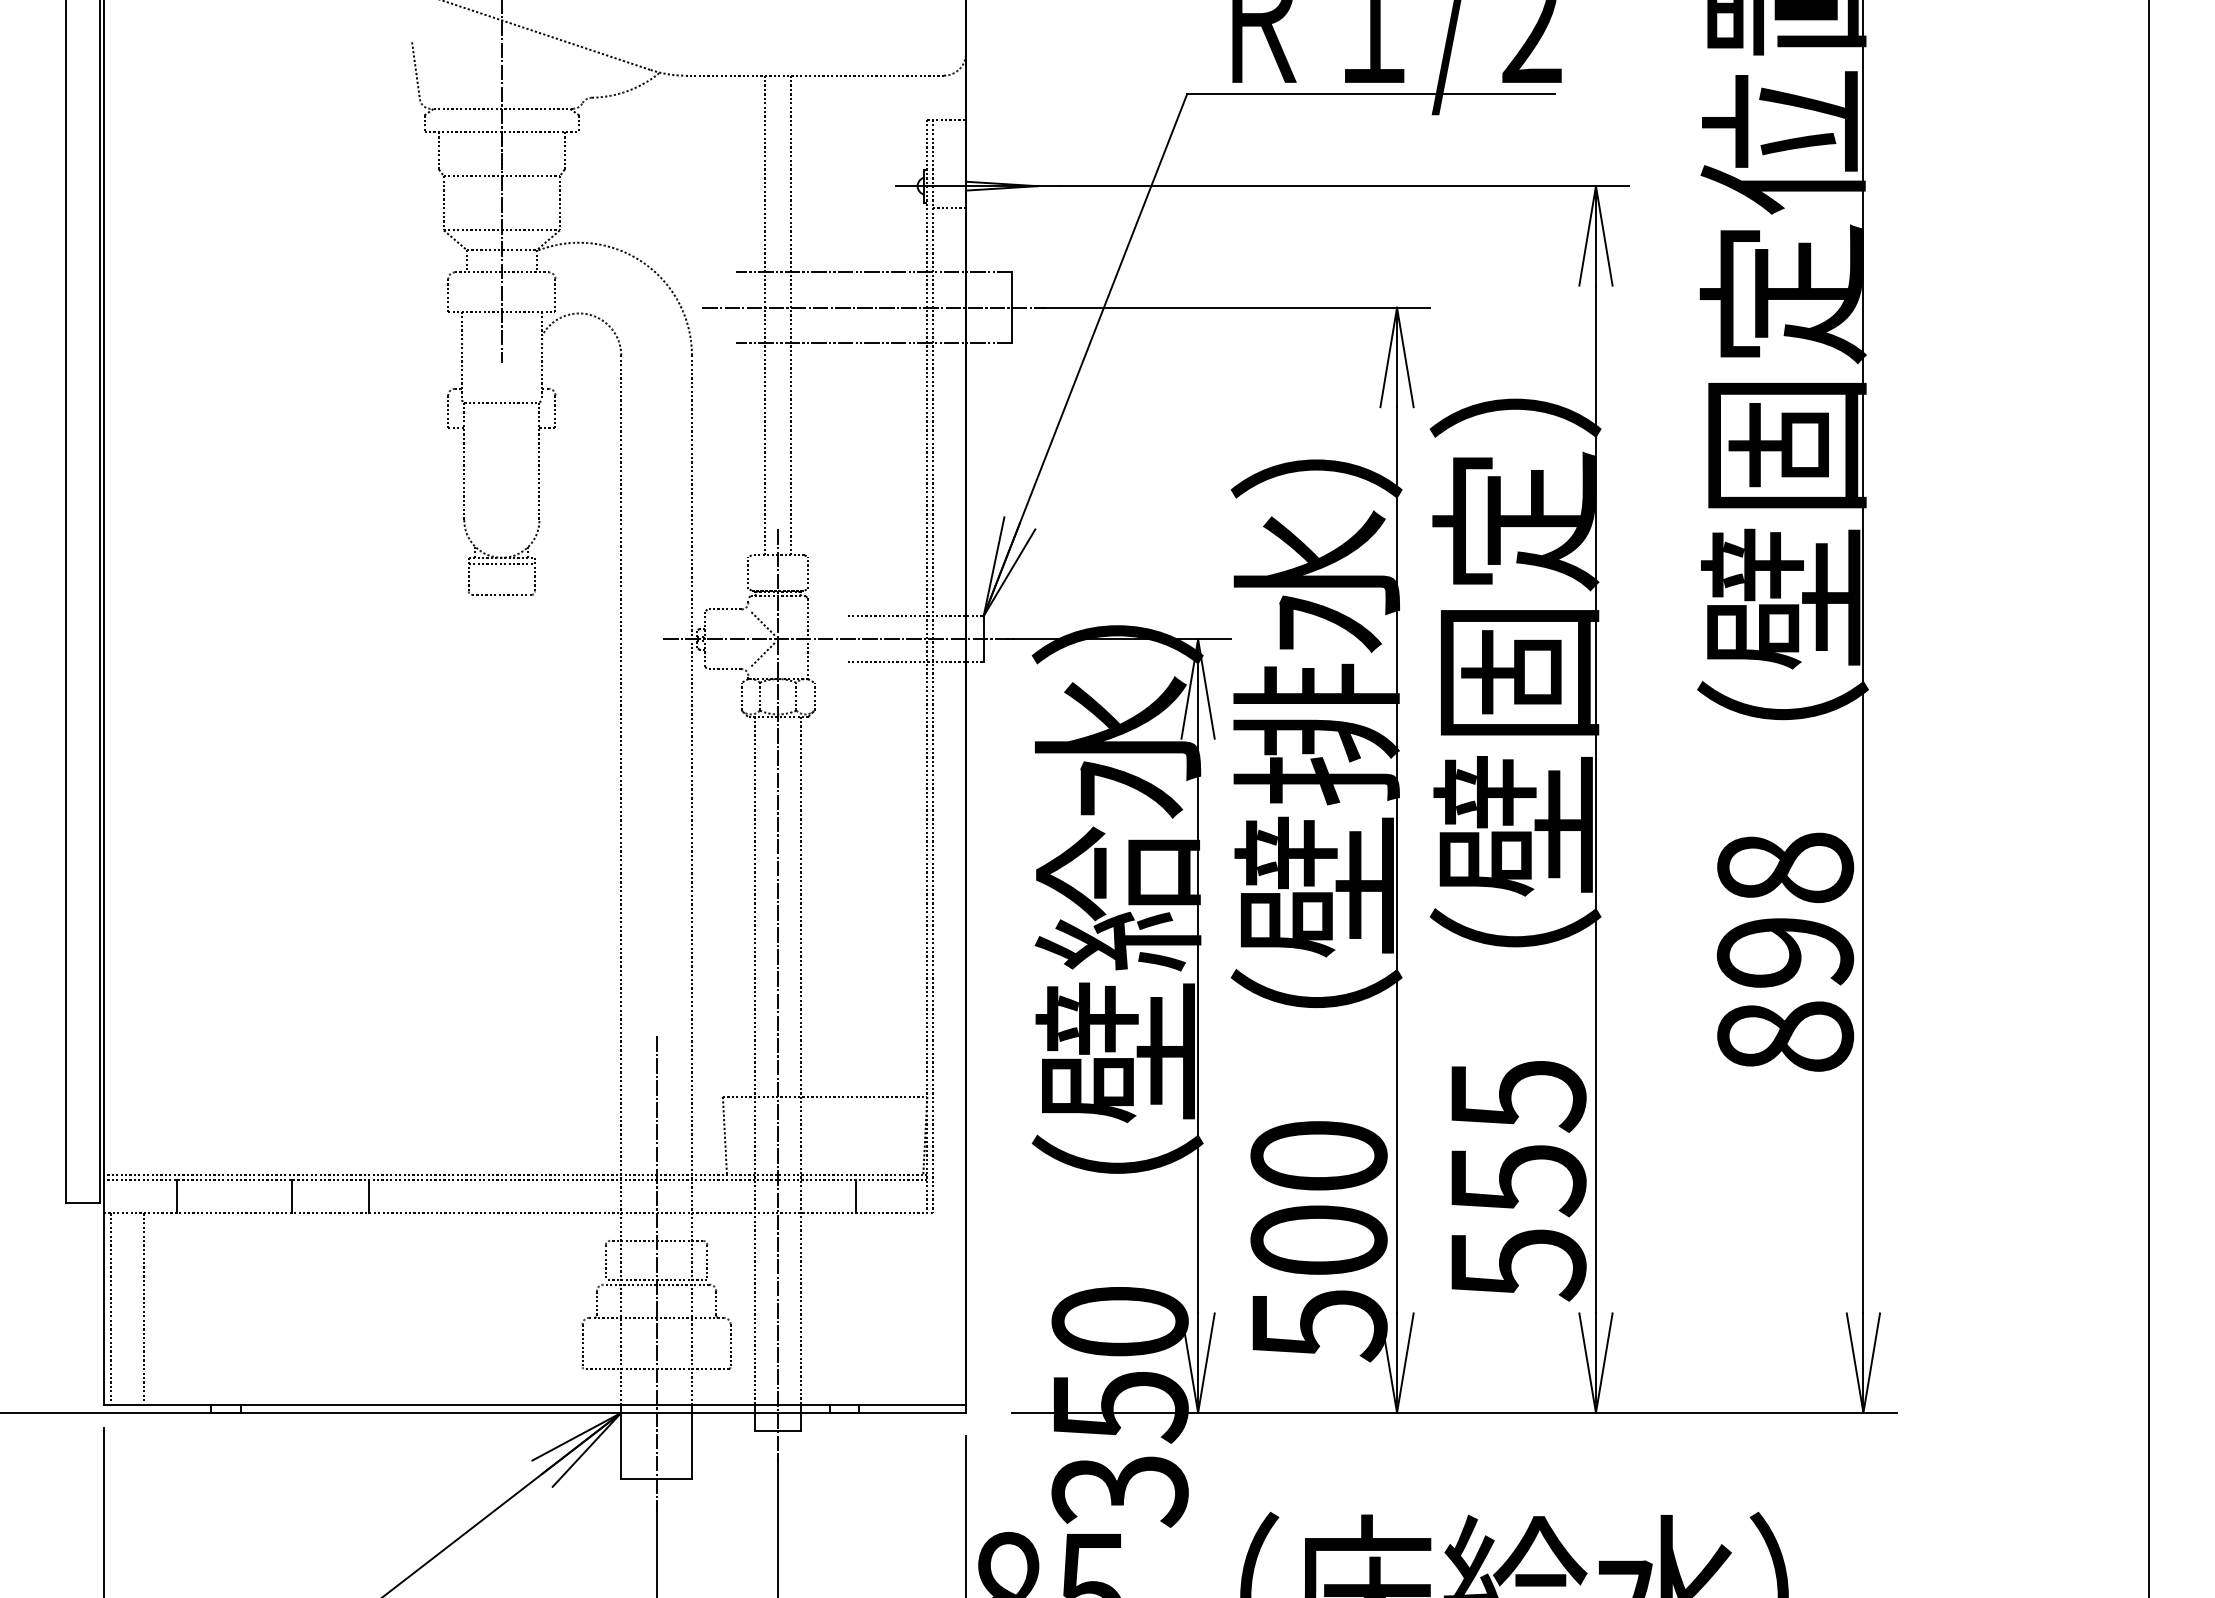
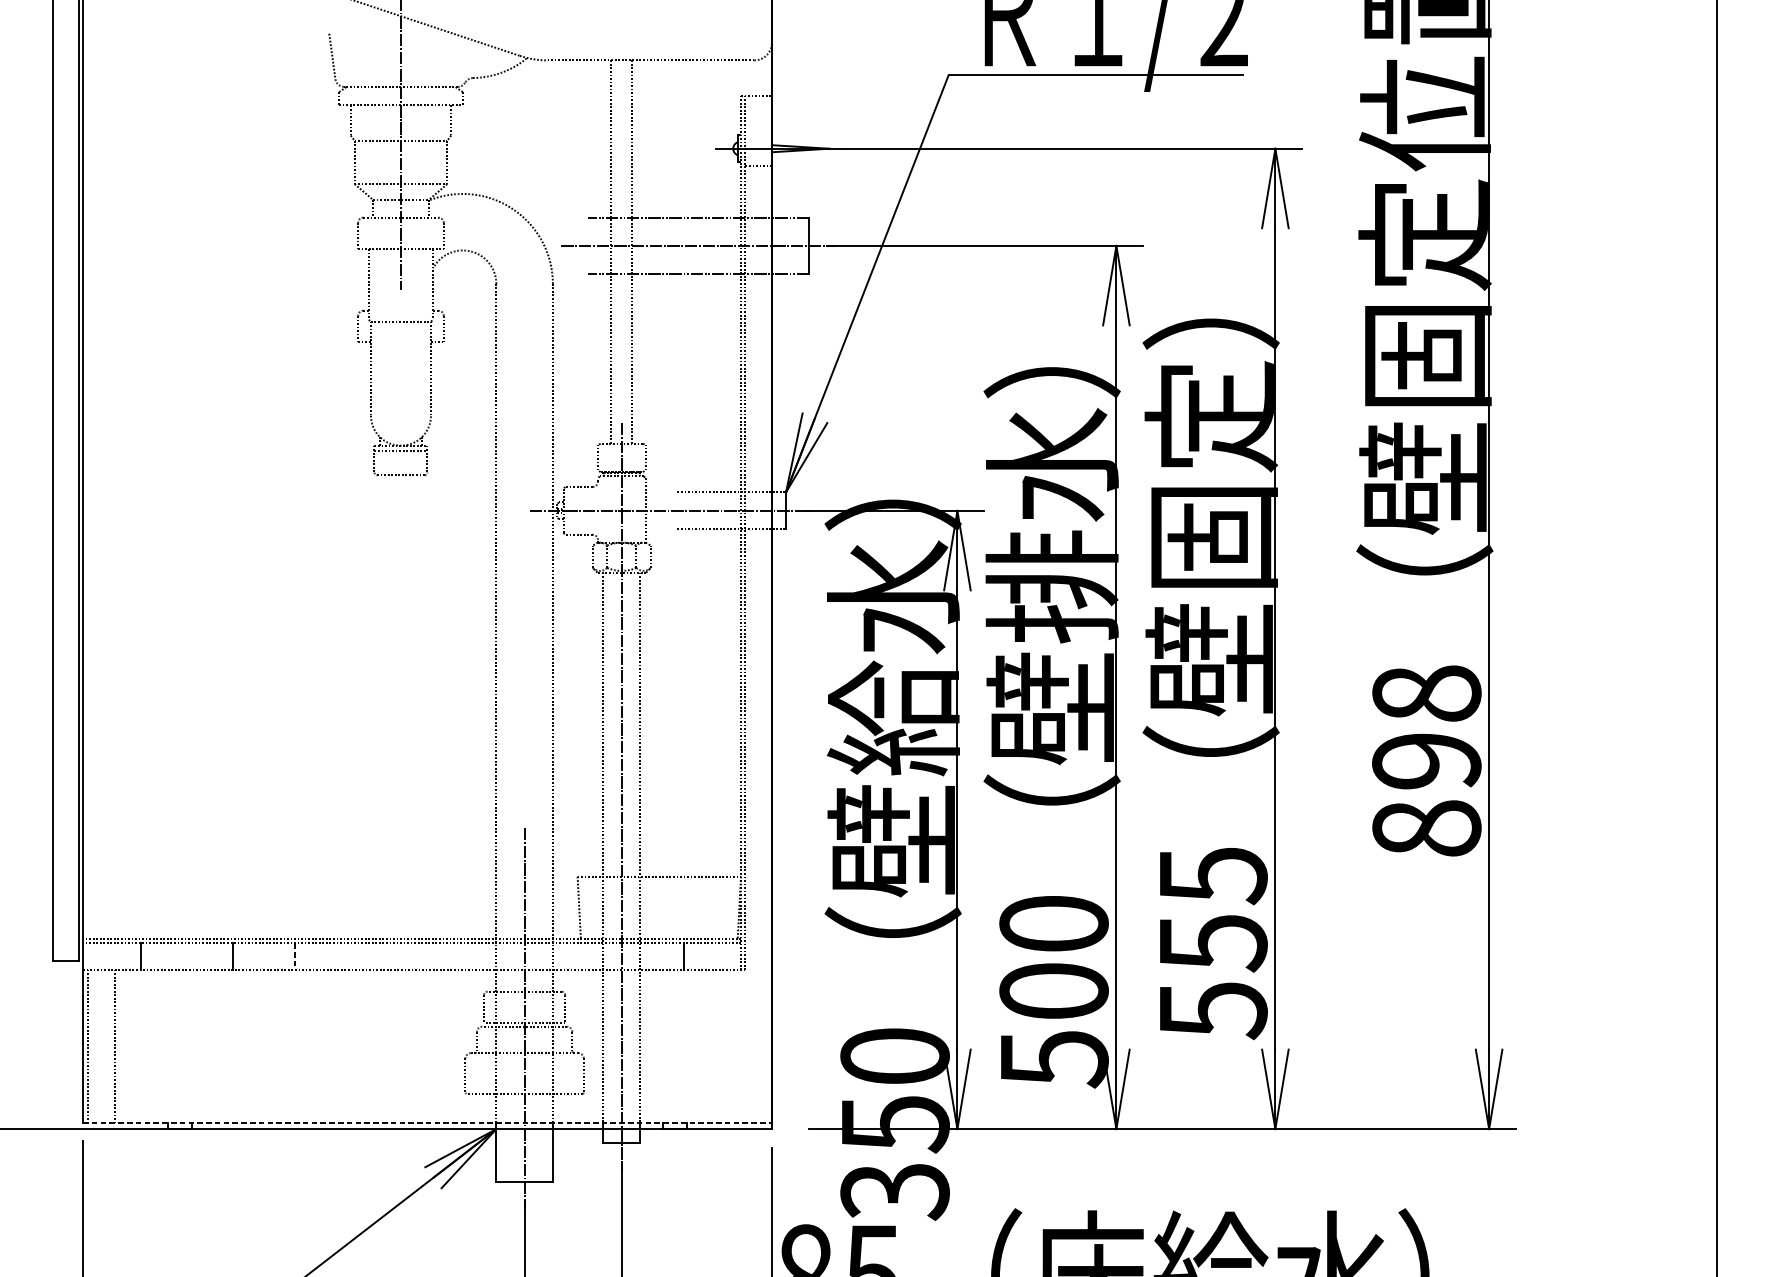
line: (763, 623) -> (610, 498), removed
line: (763, 654) -> (610, 523), removed
line: (369, 1196) -> (295, 956), solid -> dashed
line: (535, 1405) -> (427, 1123), solid -> dashed

